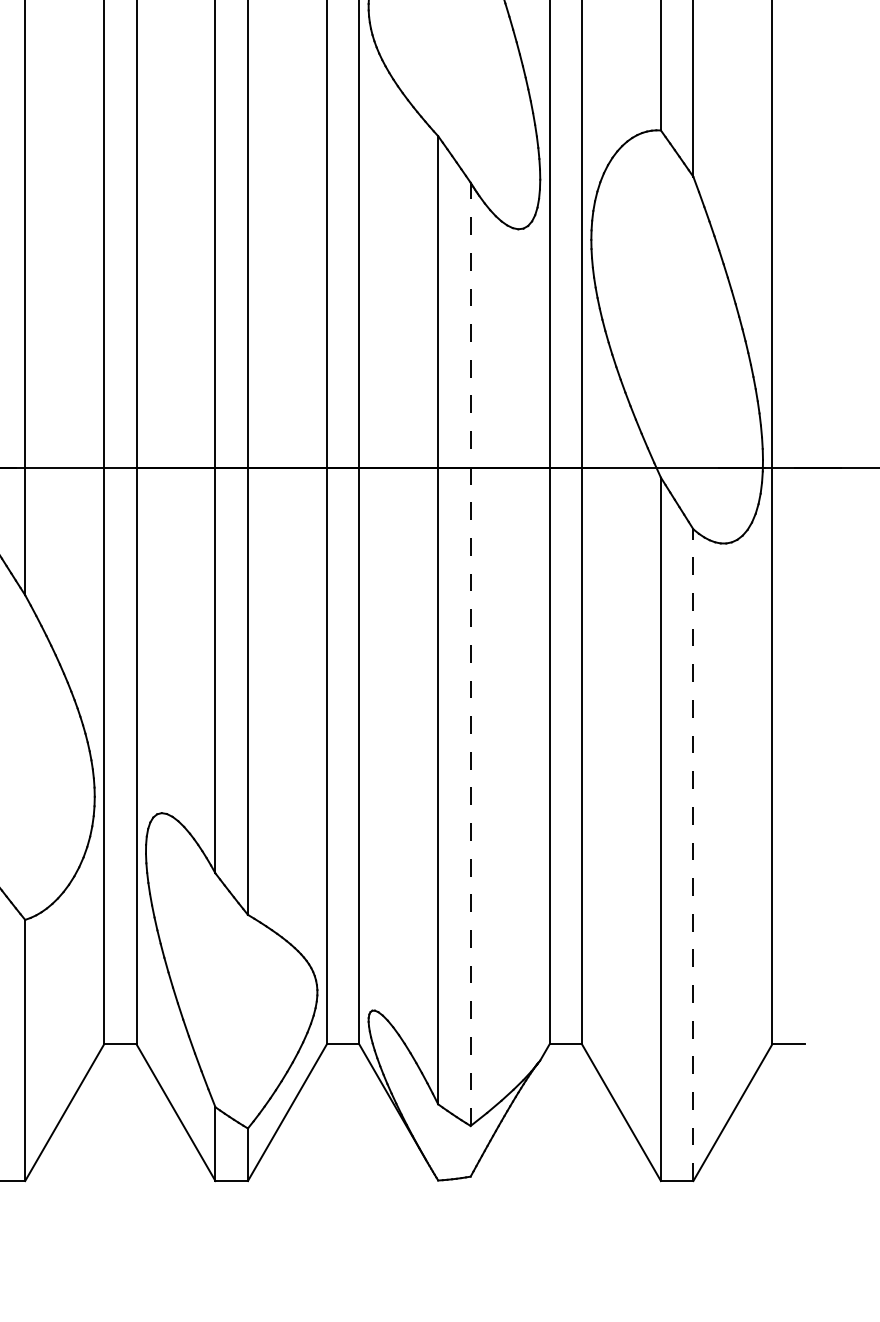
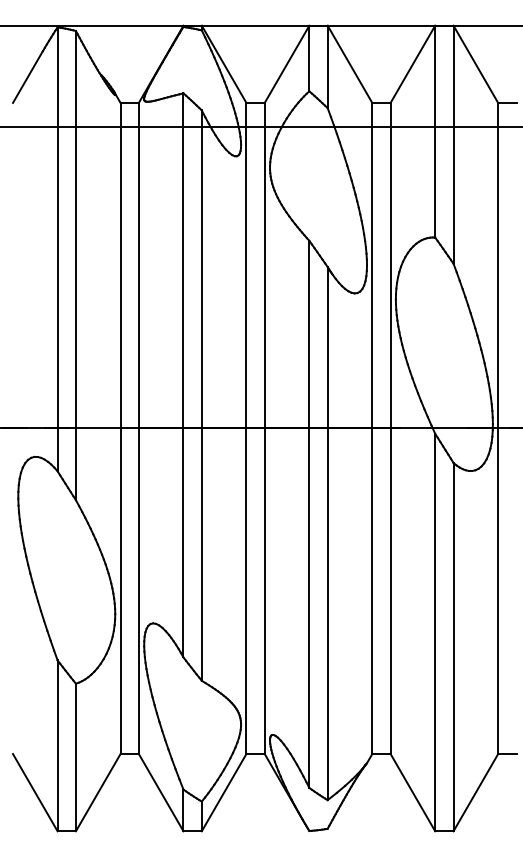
line: (470, 654) -> (327, 533), dashed -> solid
line: (693, 854) -> (453, 646), dashed -> solid

